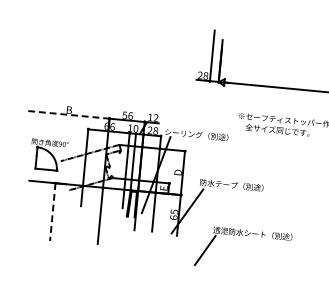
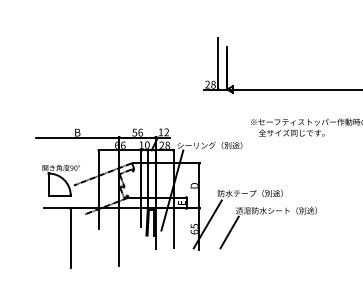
line: (68, 114) -> (77, 137), dashed -> solid
line: (52, 212) -> (70, 238), dashed -> solid
part: (239, 236) -> (263, 214), moved

